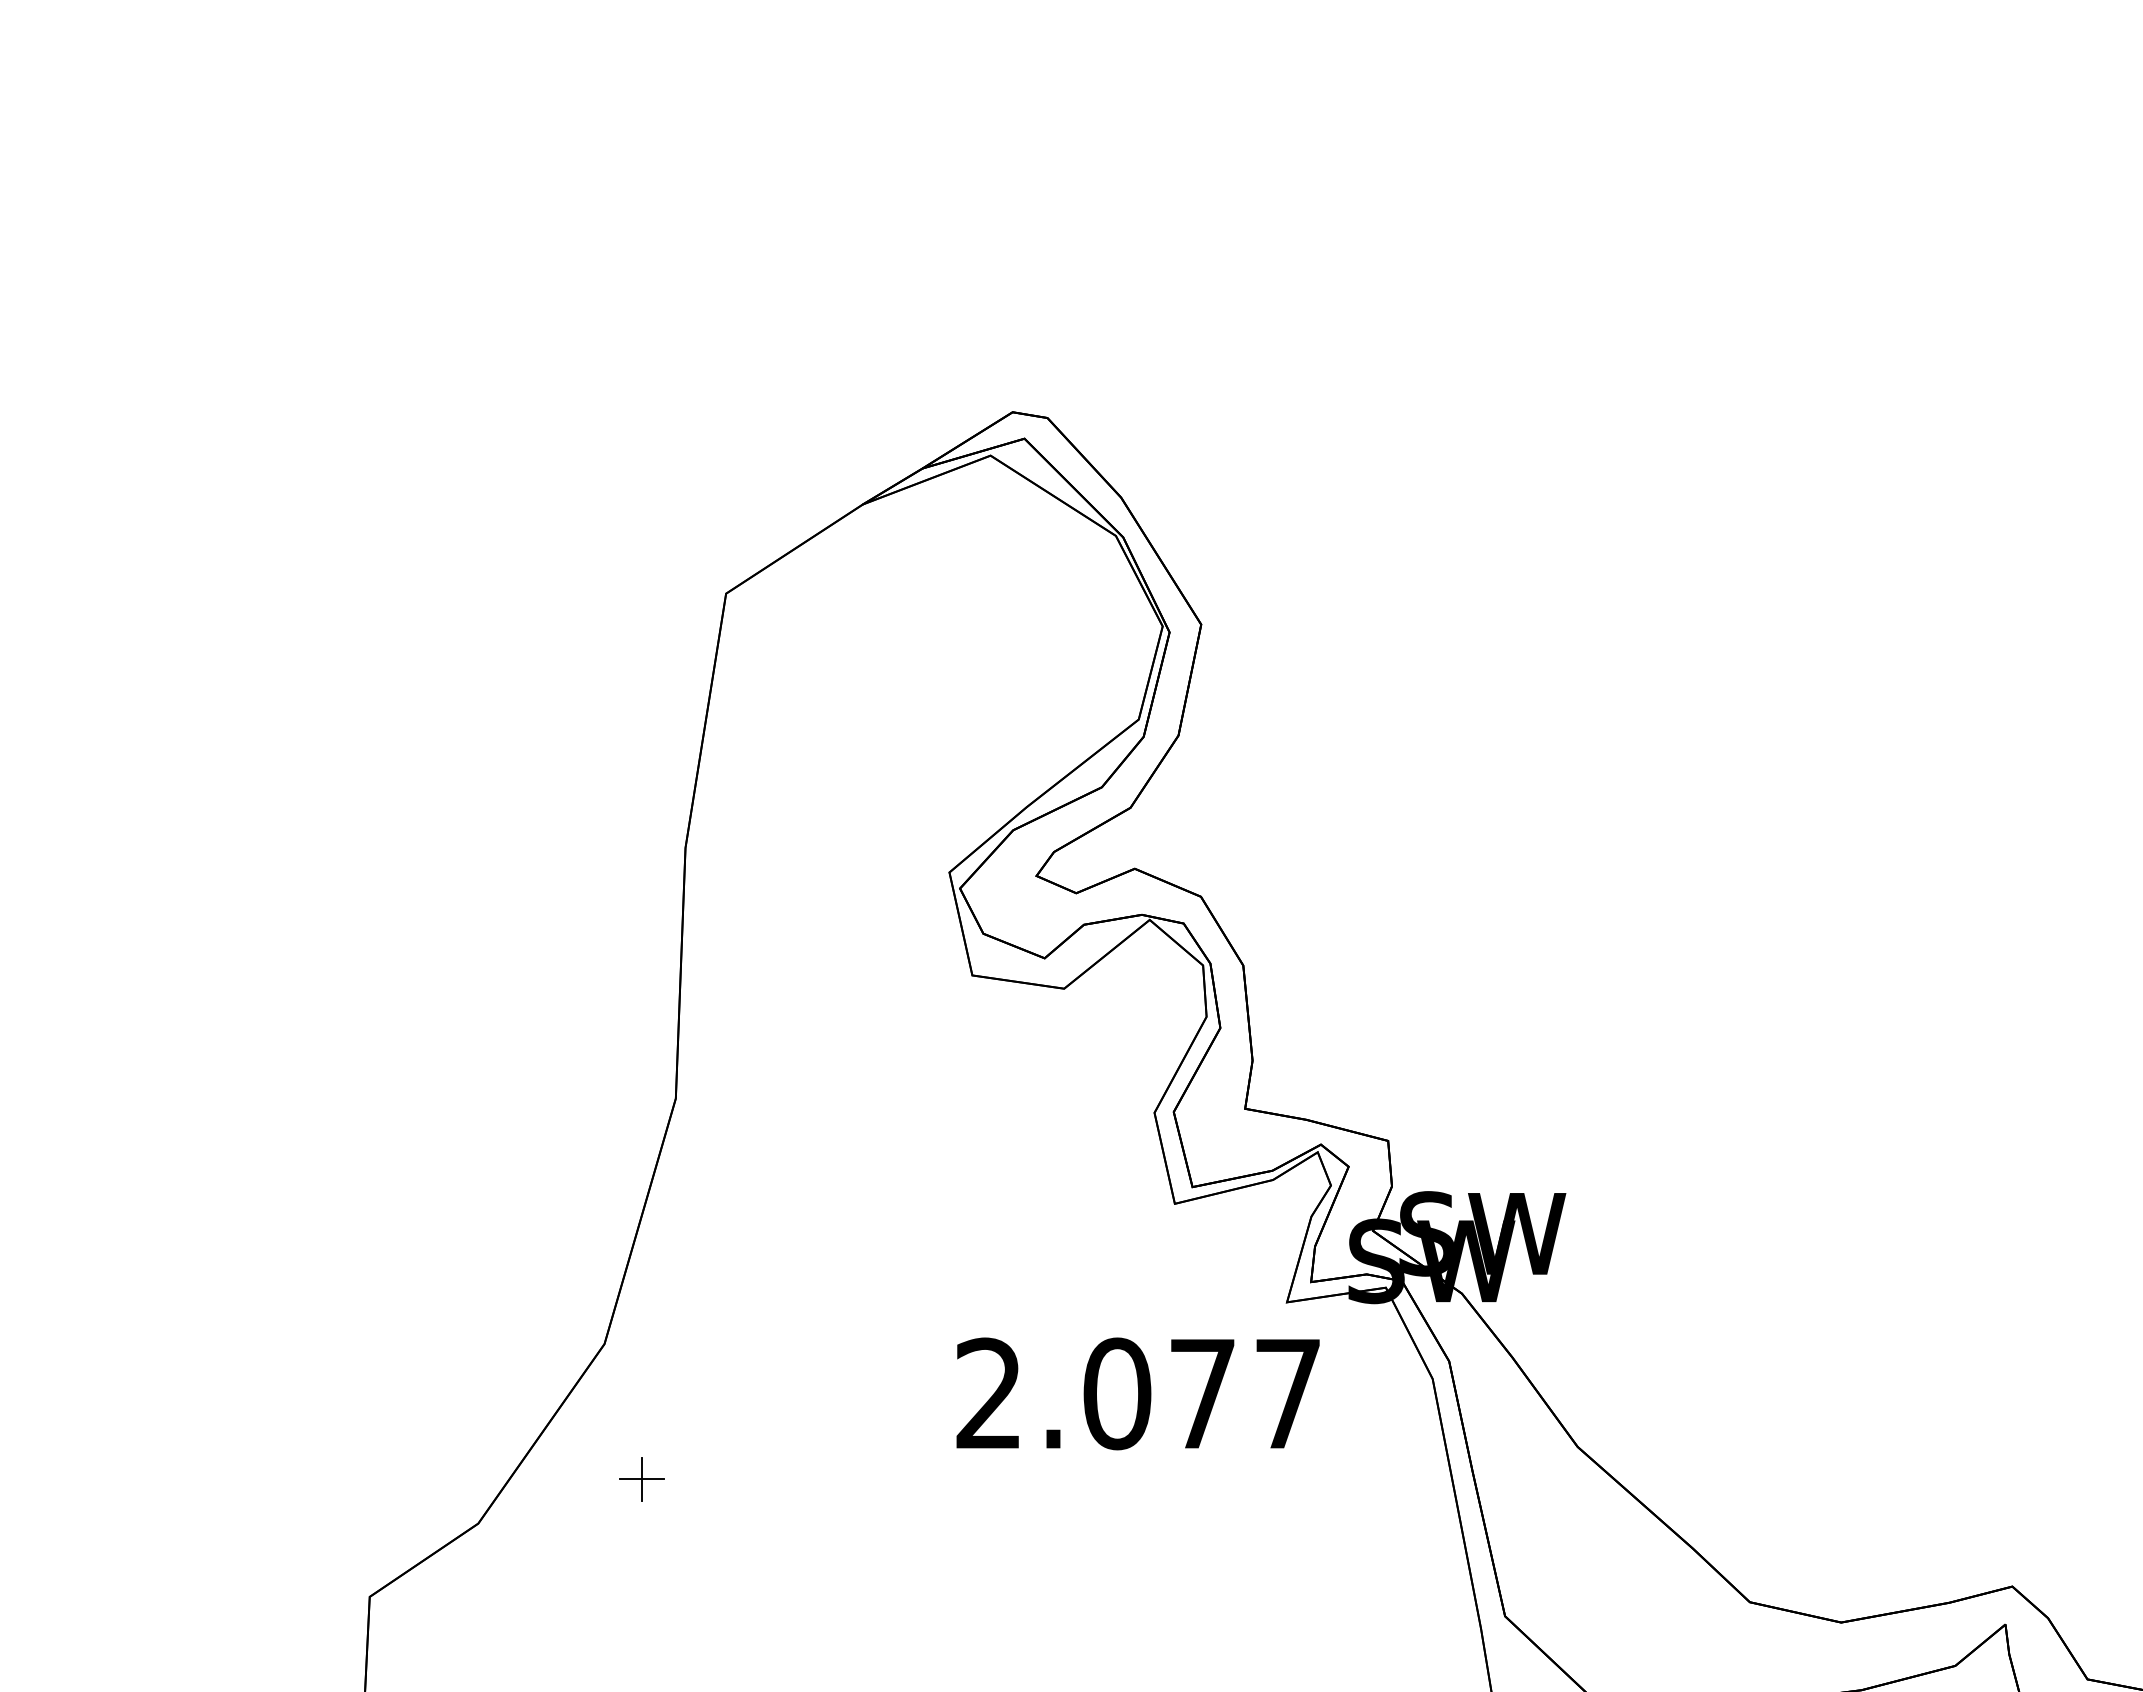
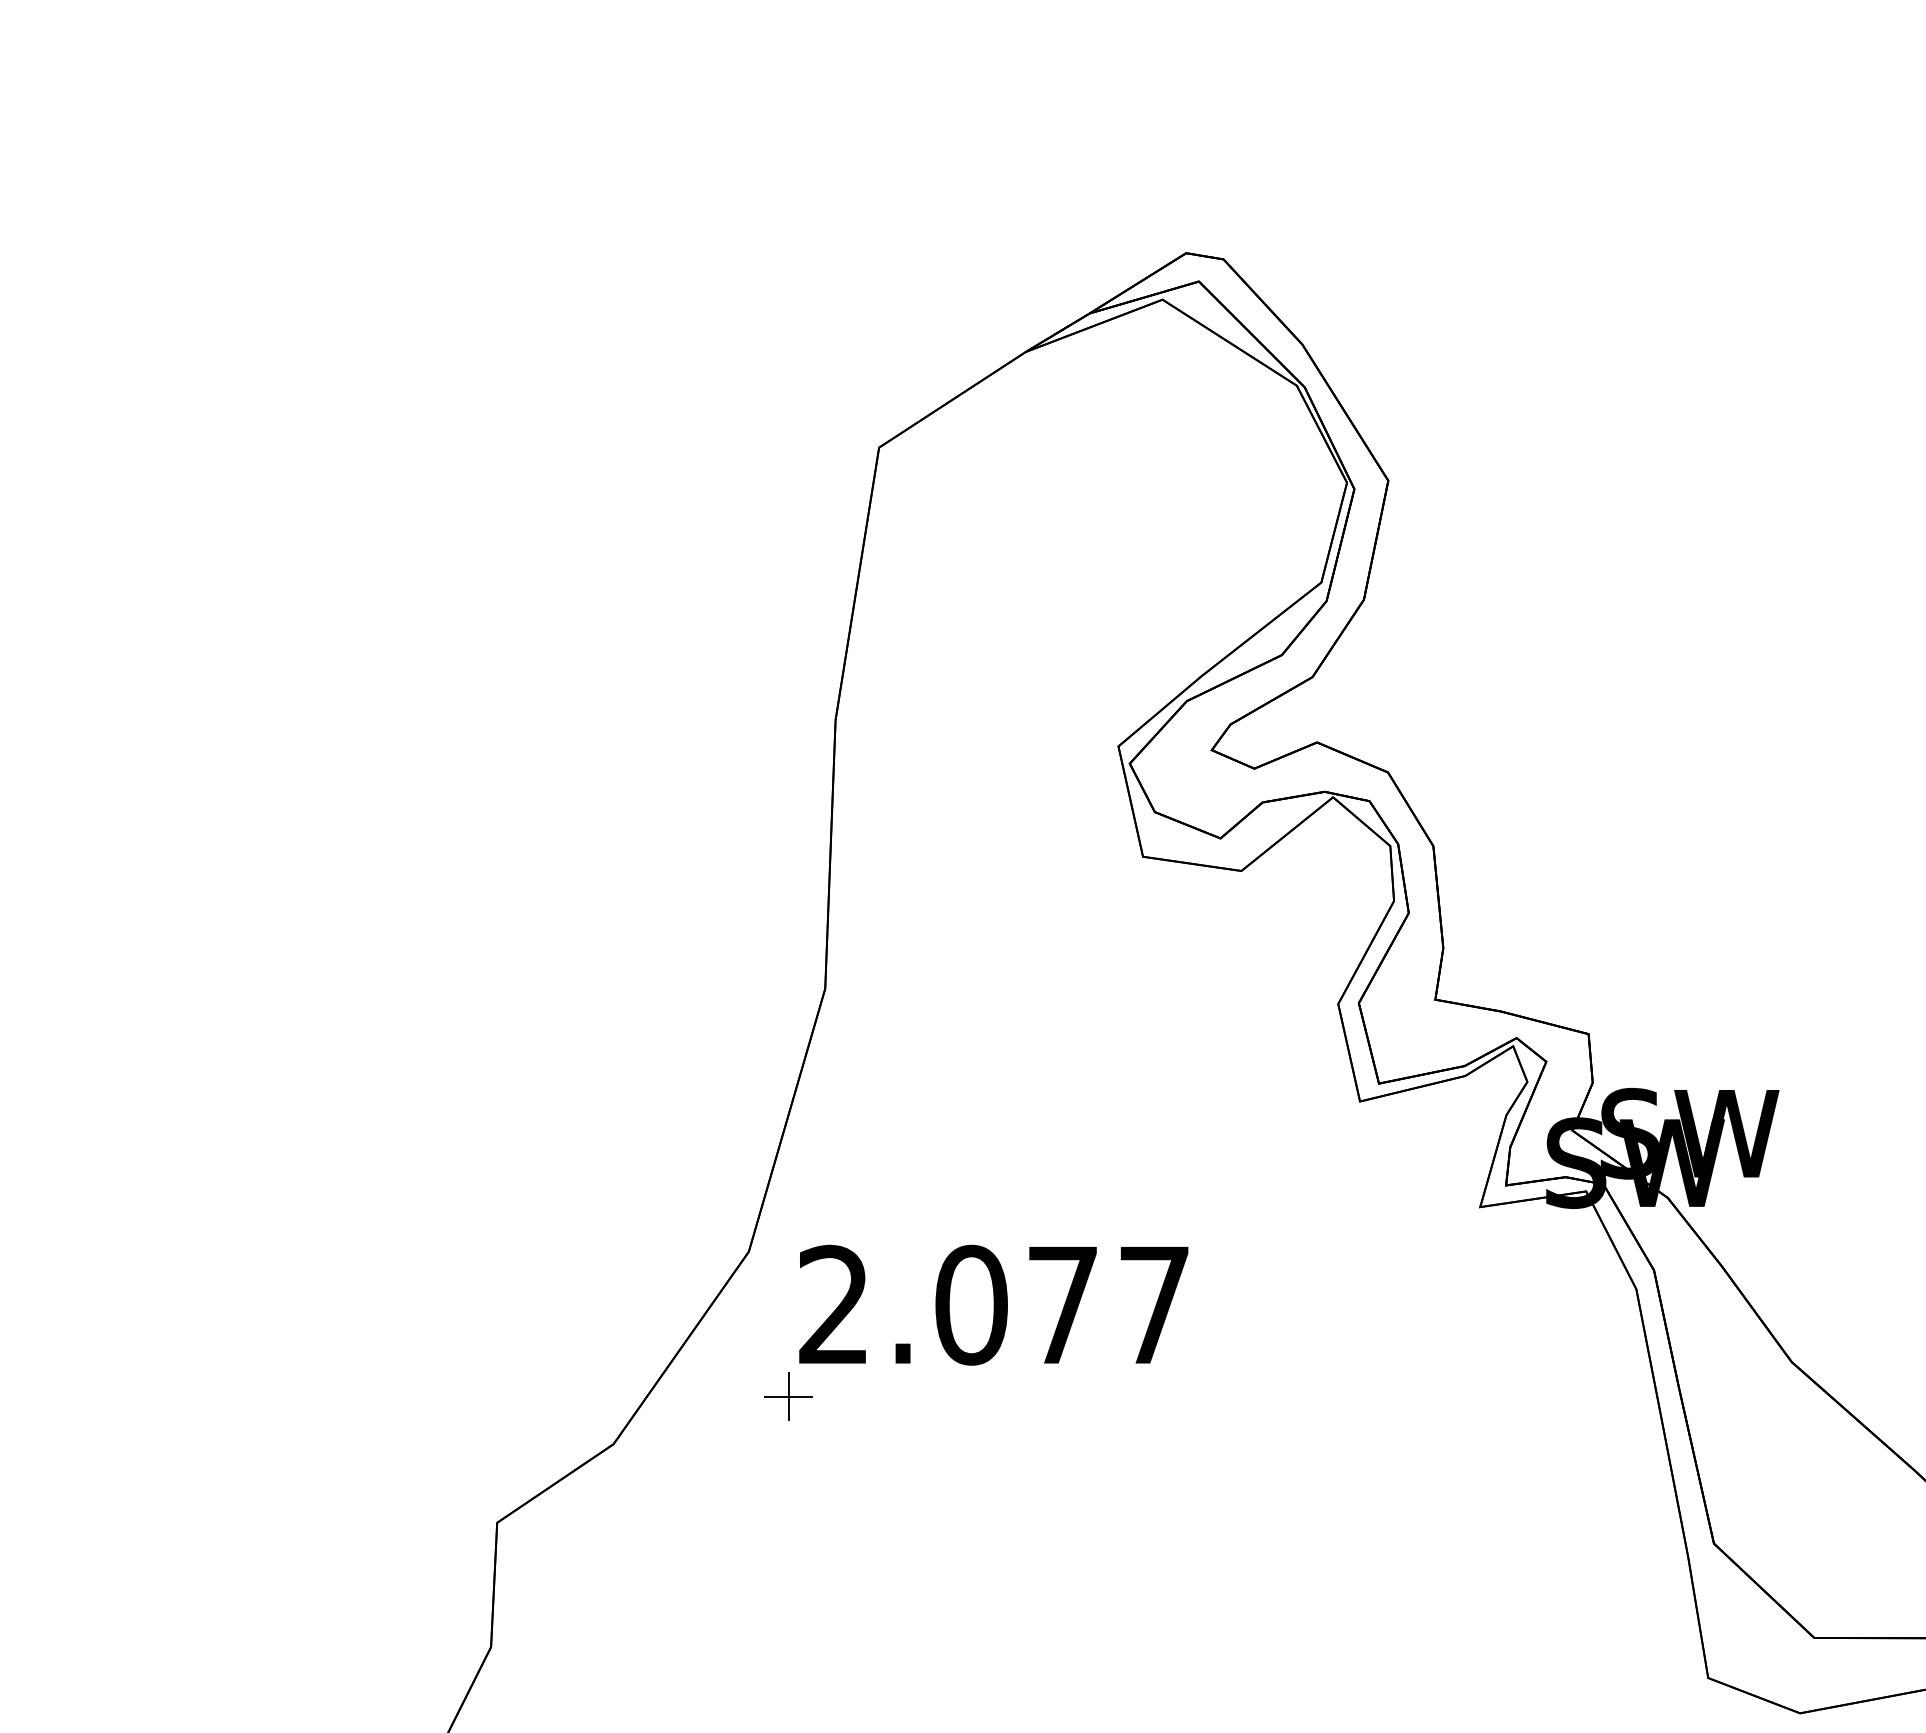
text: (1137, 1393) -> (993, 1304), moved

